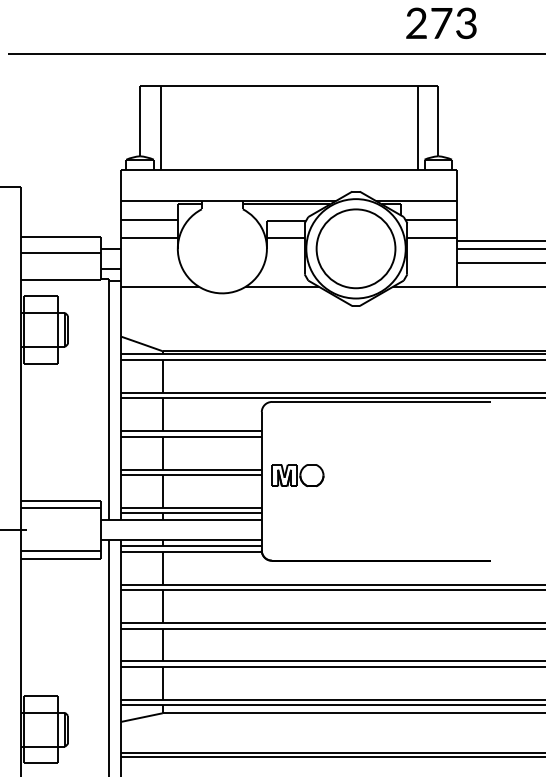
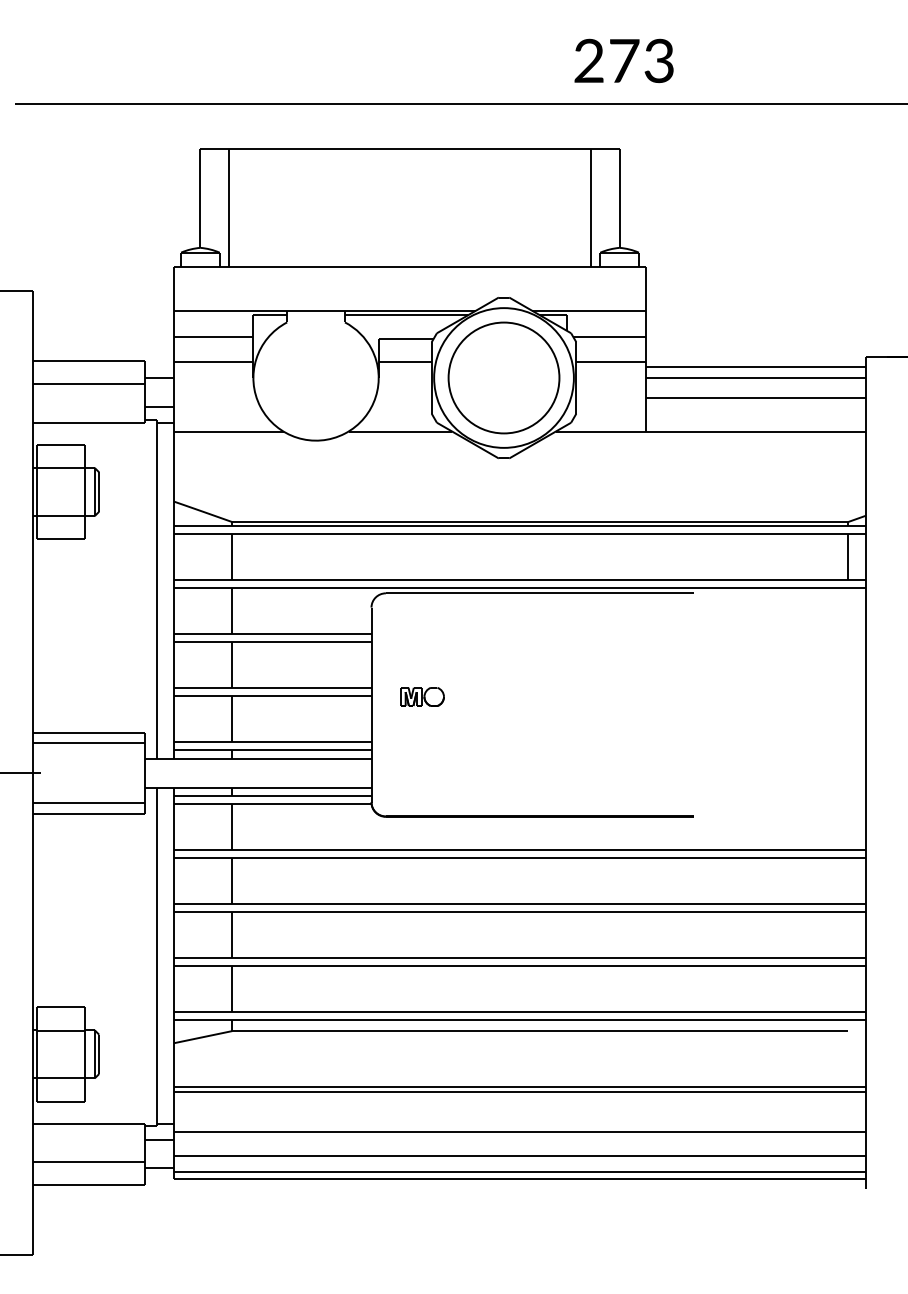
part: (298, 475) -> (422, 696), size x0.6

